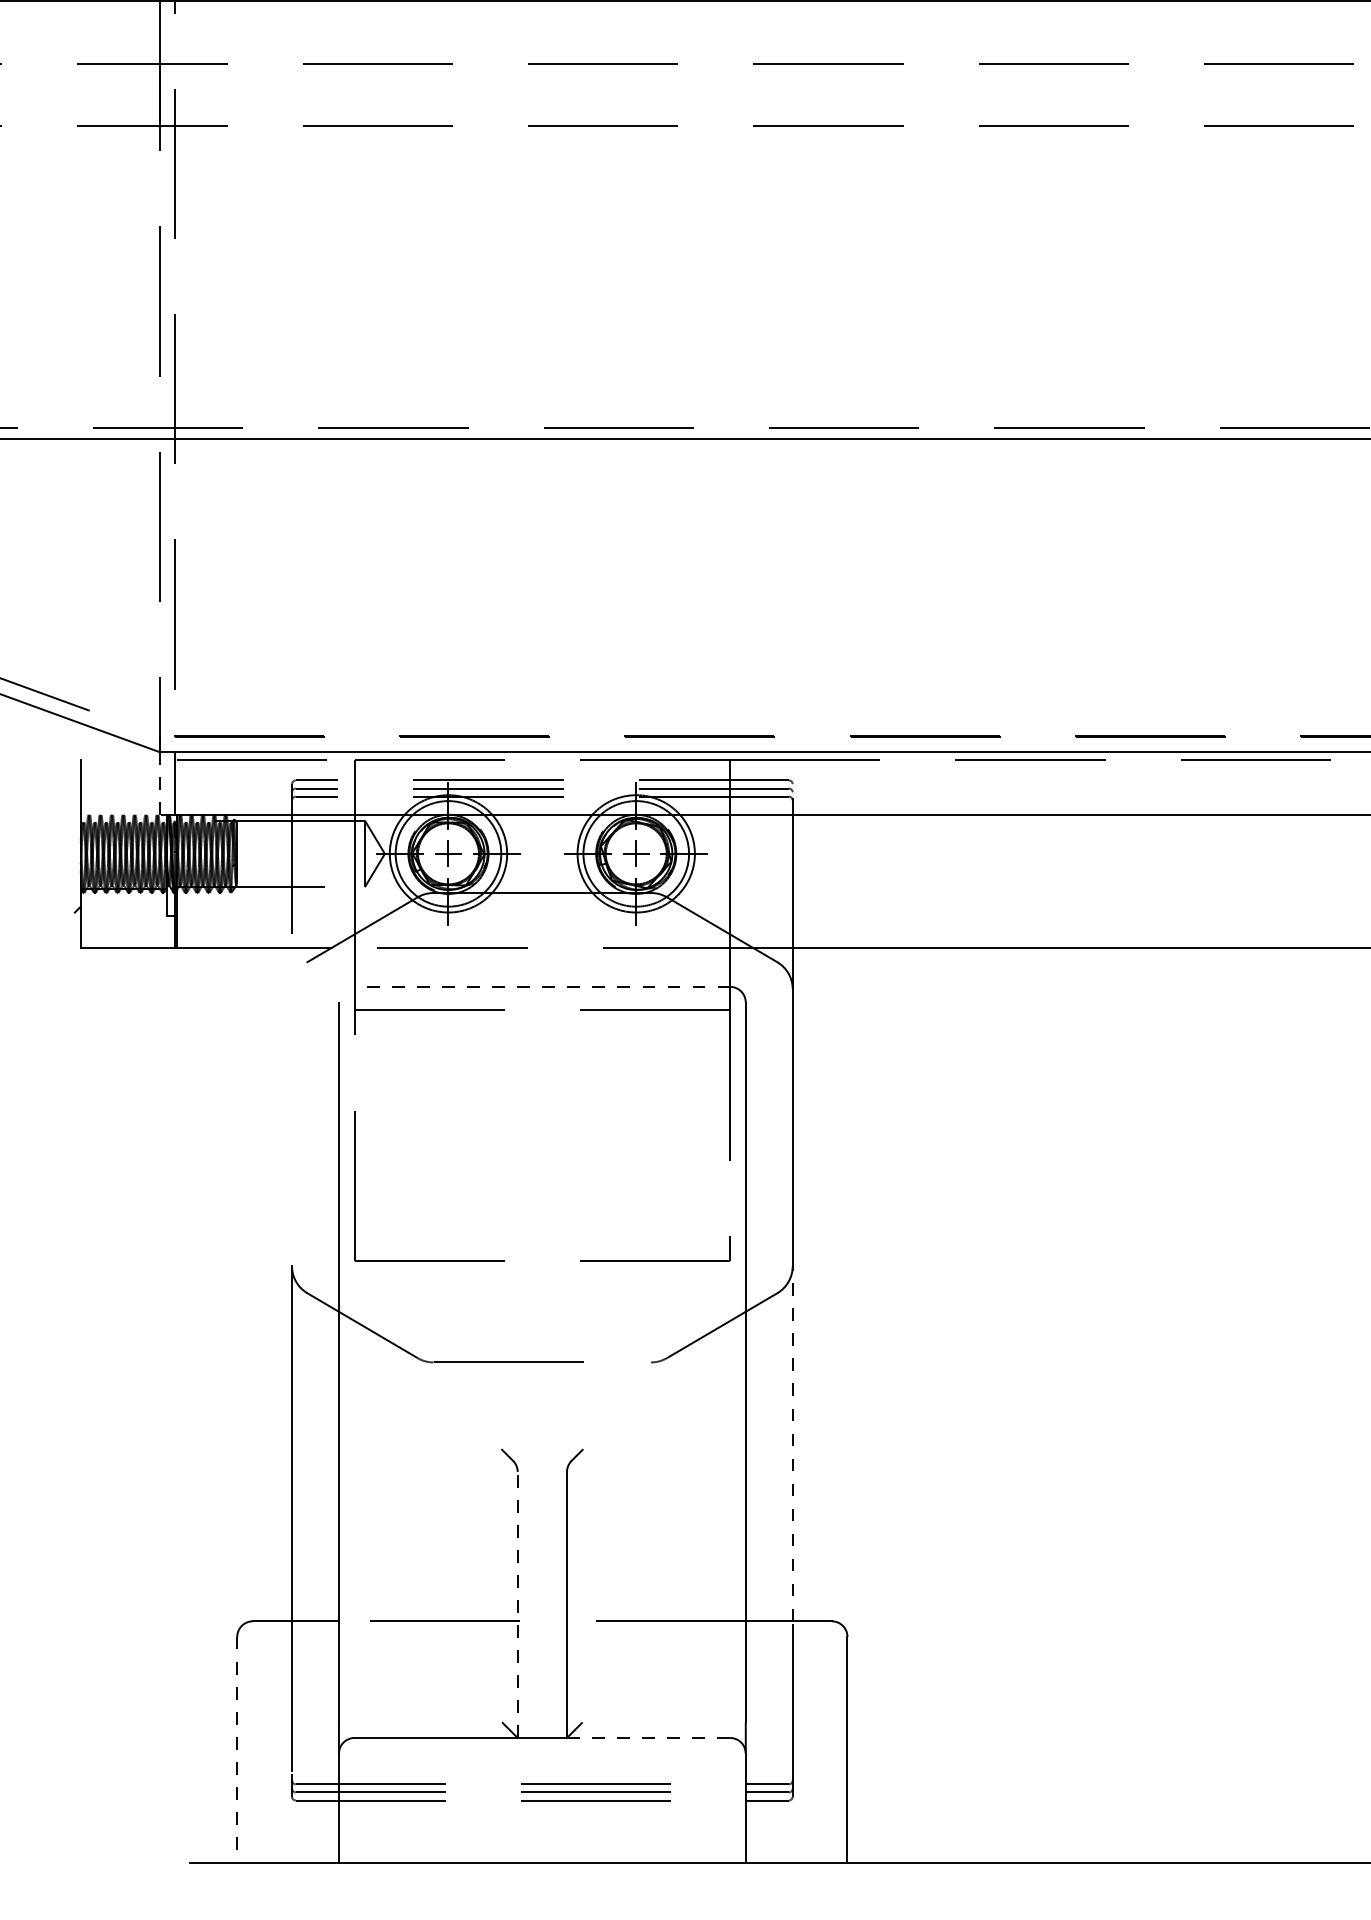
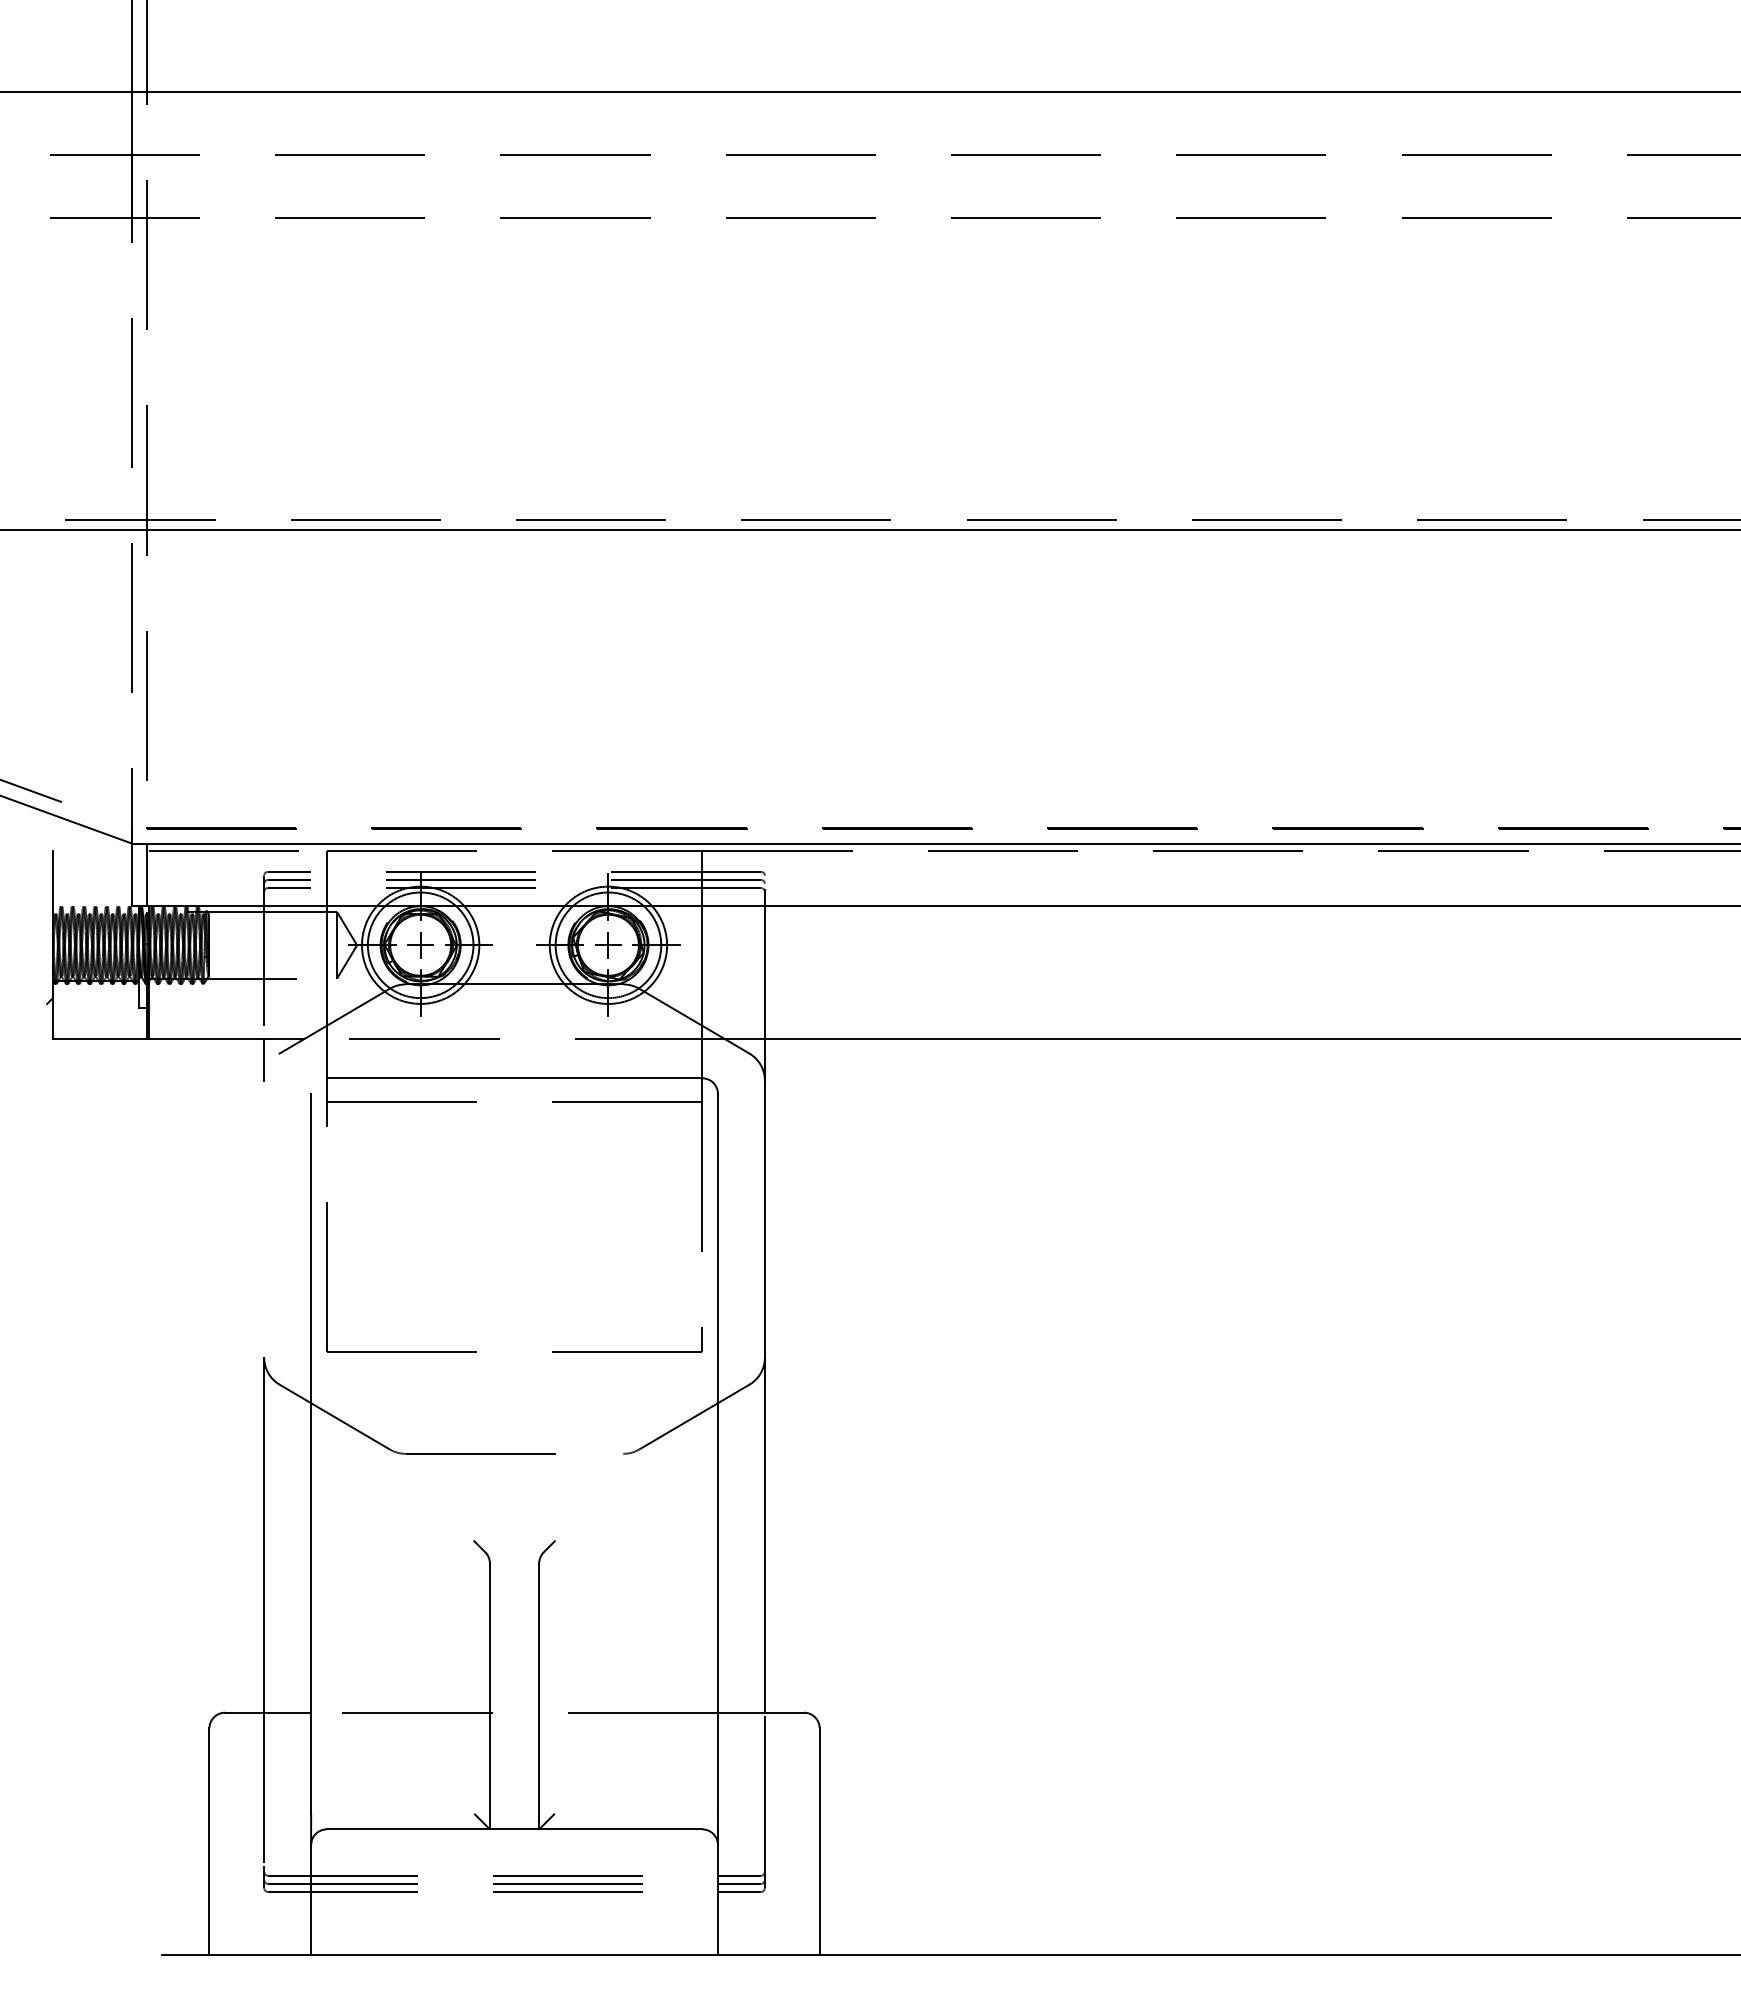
line: (159, 784) -> (131, 875), dashed -> solid
line: (292, 968) -> (264, 1059), added
line: (542, 987) -> (514, 1078), dashed -> solid
line: (792, 1444) -> (764, 1535), dashed -> solid
line: (517, 1604) -> (489, 1695), dashed -> solid
line: (648, 1738) -> (620, 1829), dashed -> solid
line: (237, 1750) -> (209, 1841), dashed -> solid

